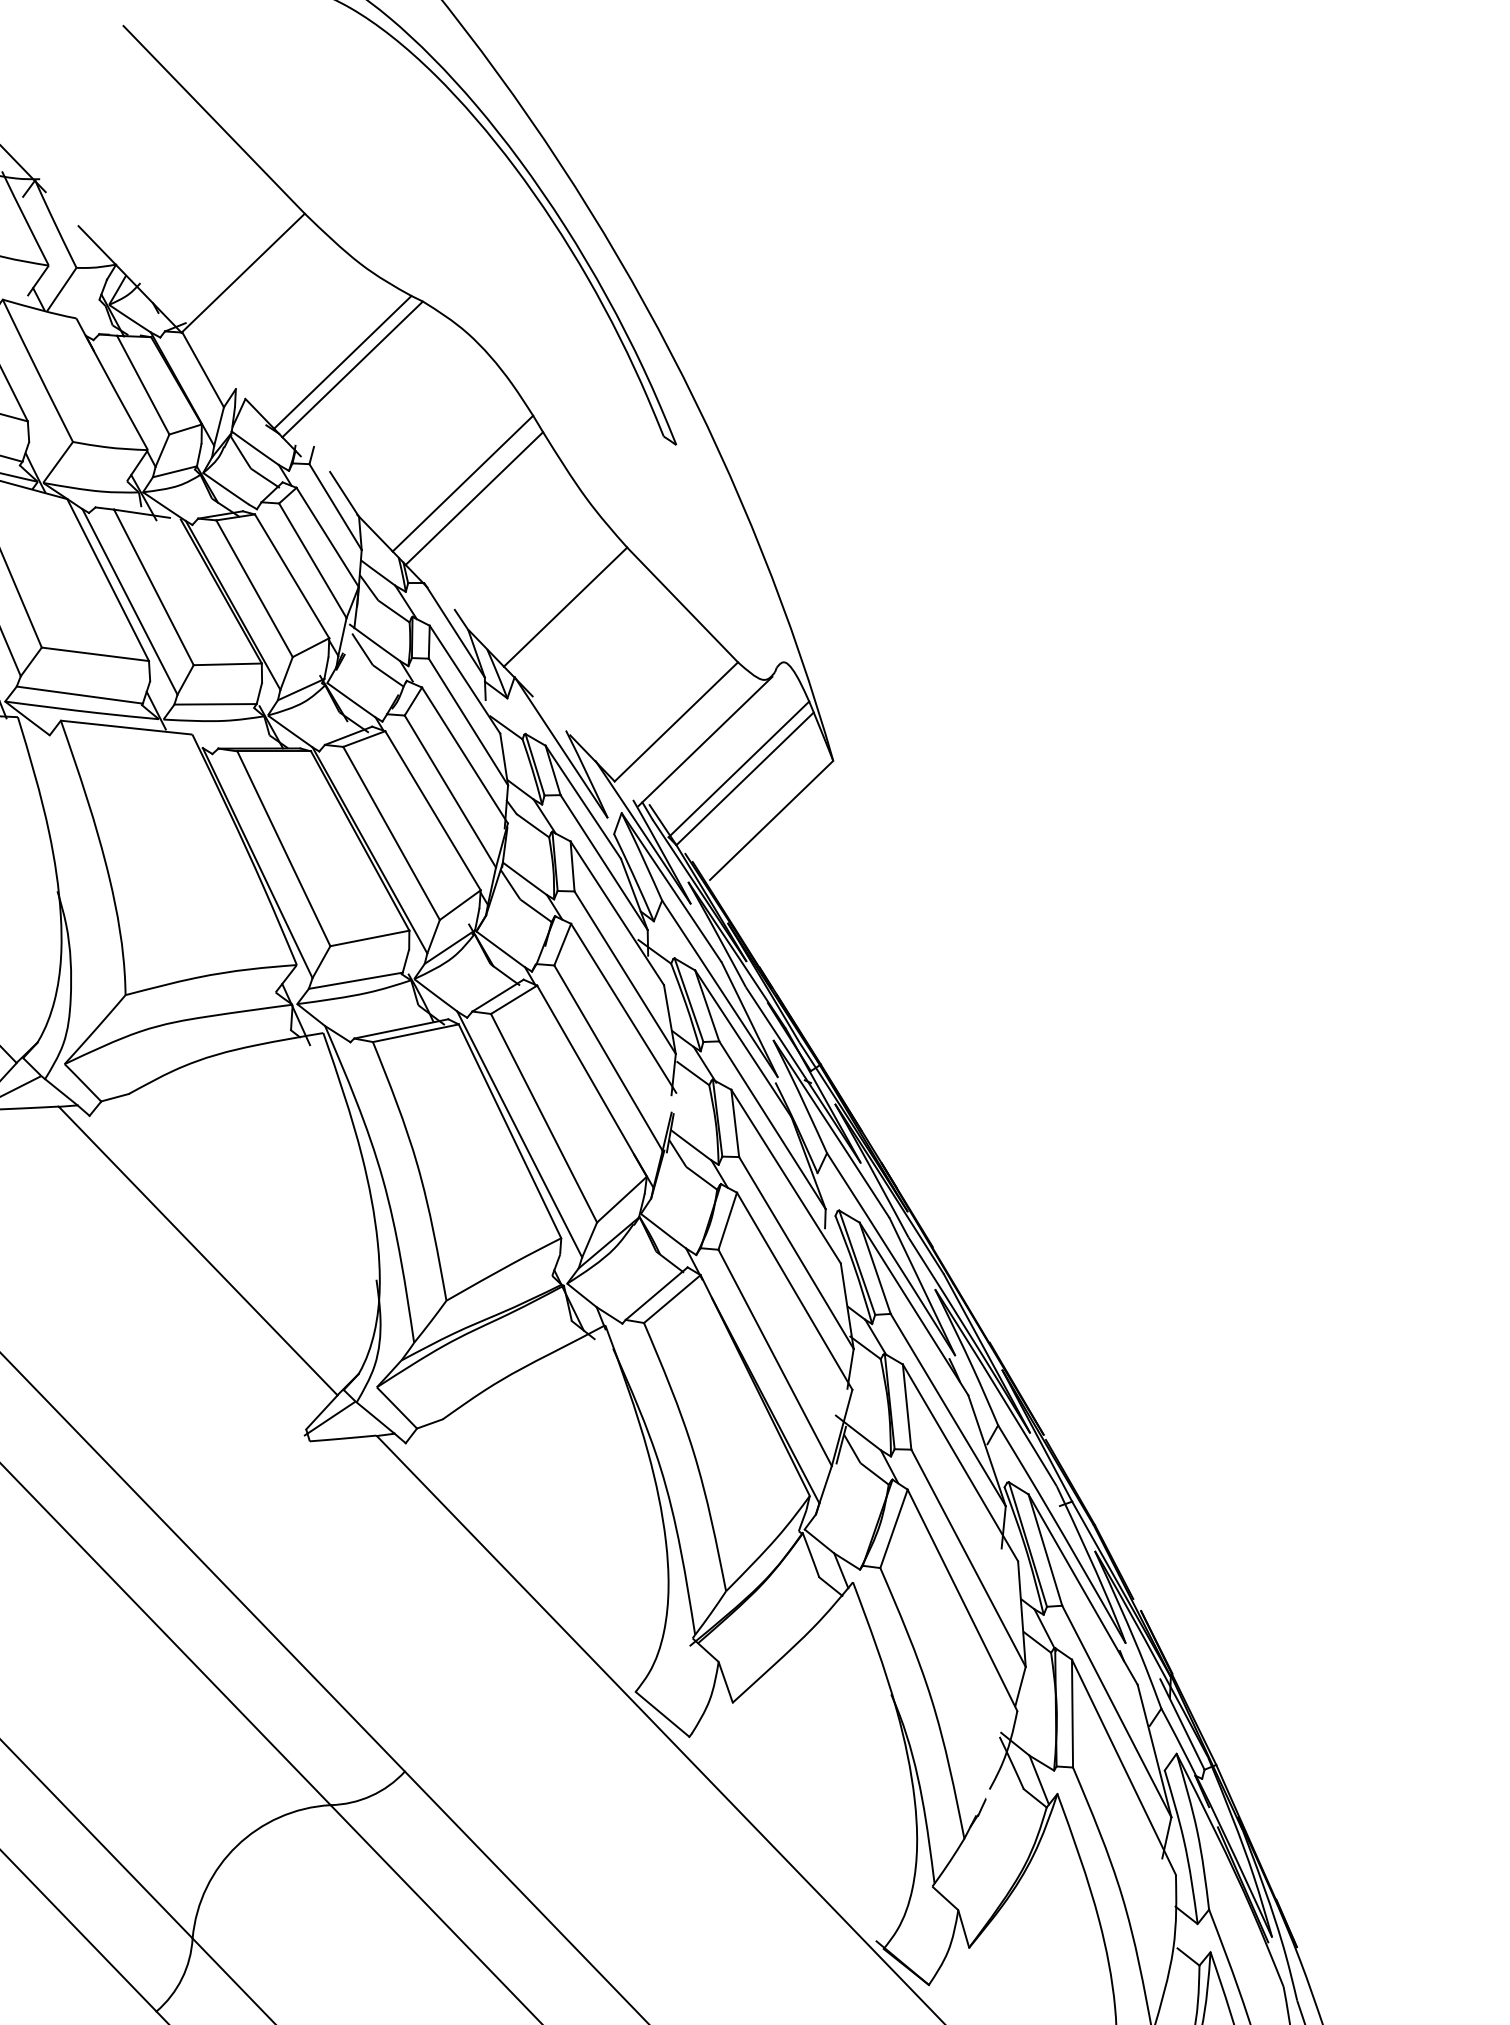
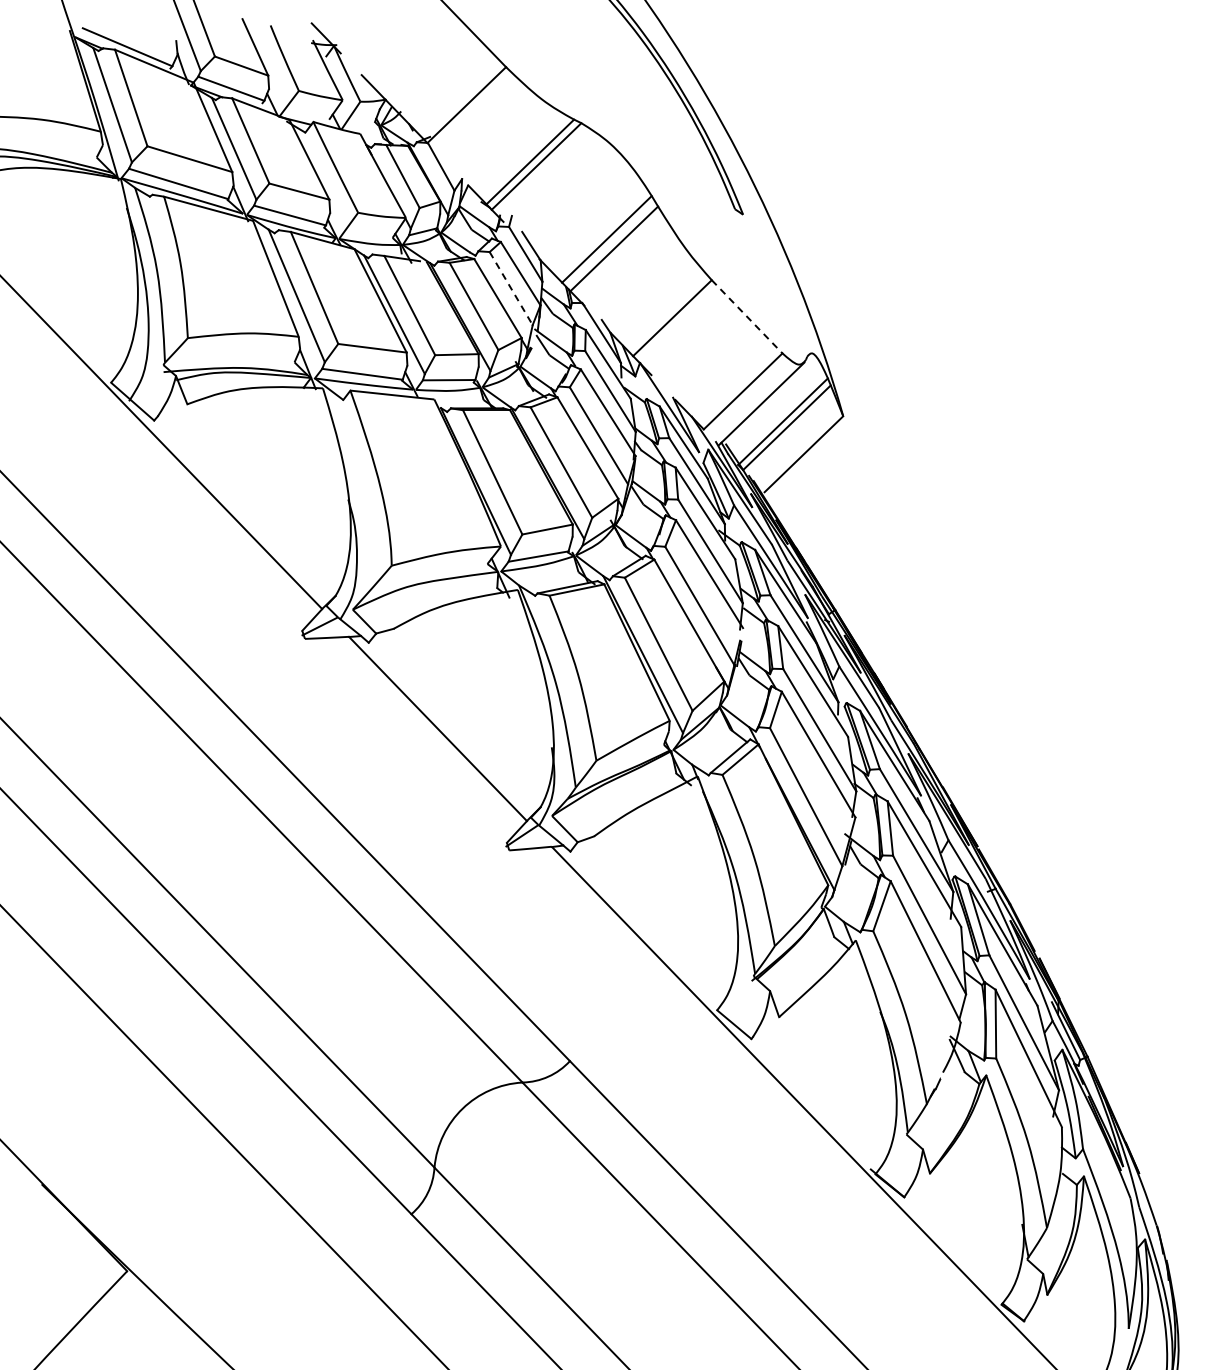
line: (313, 562) -> (511, 289), solid -> dashed
line: (683, 604) -> (747, 316), solid -> dashed

